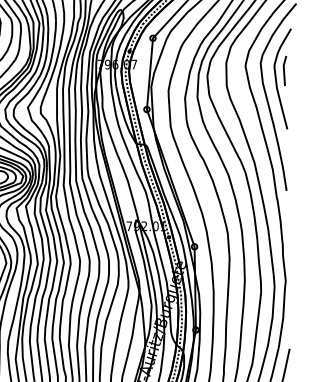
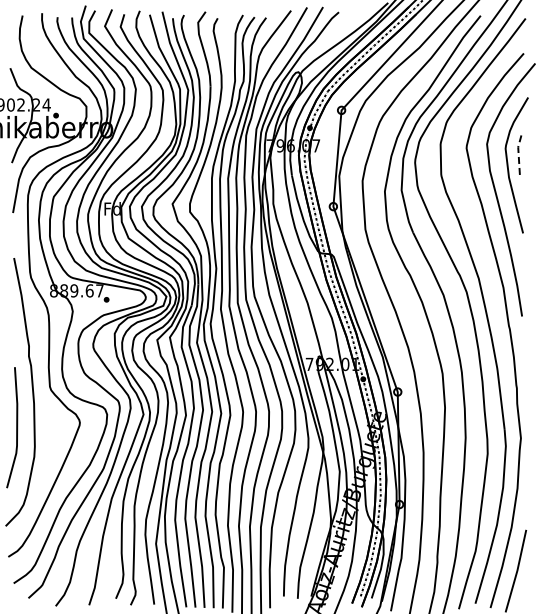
line: (283, 70) -> (518, 153), solid -> dashed

